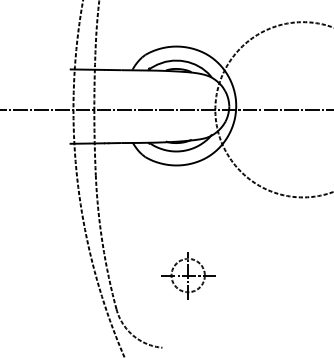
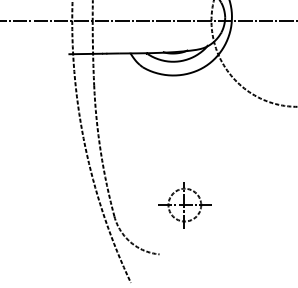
part: (188, 275) -> (185, 205), moved

